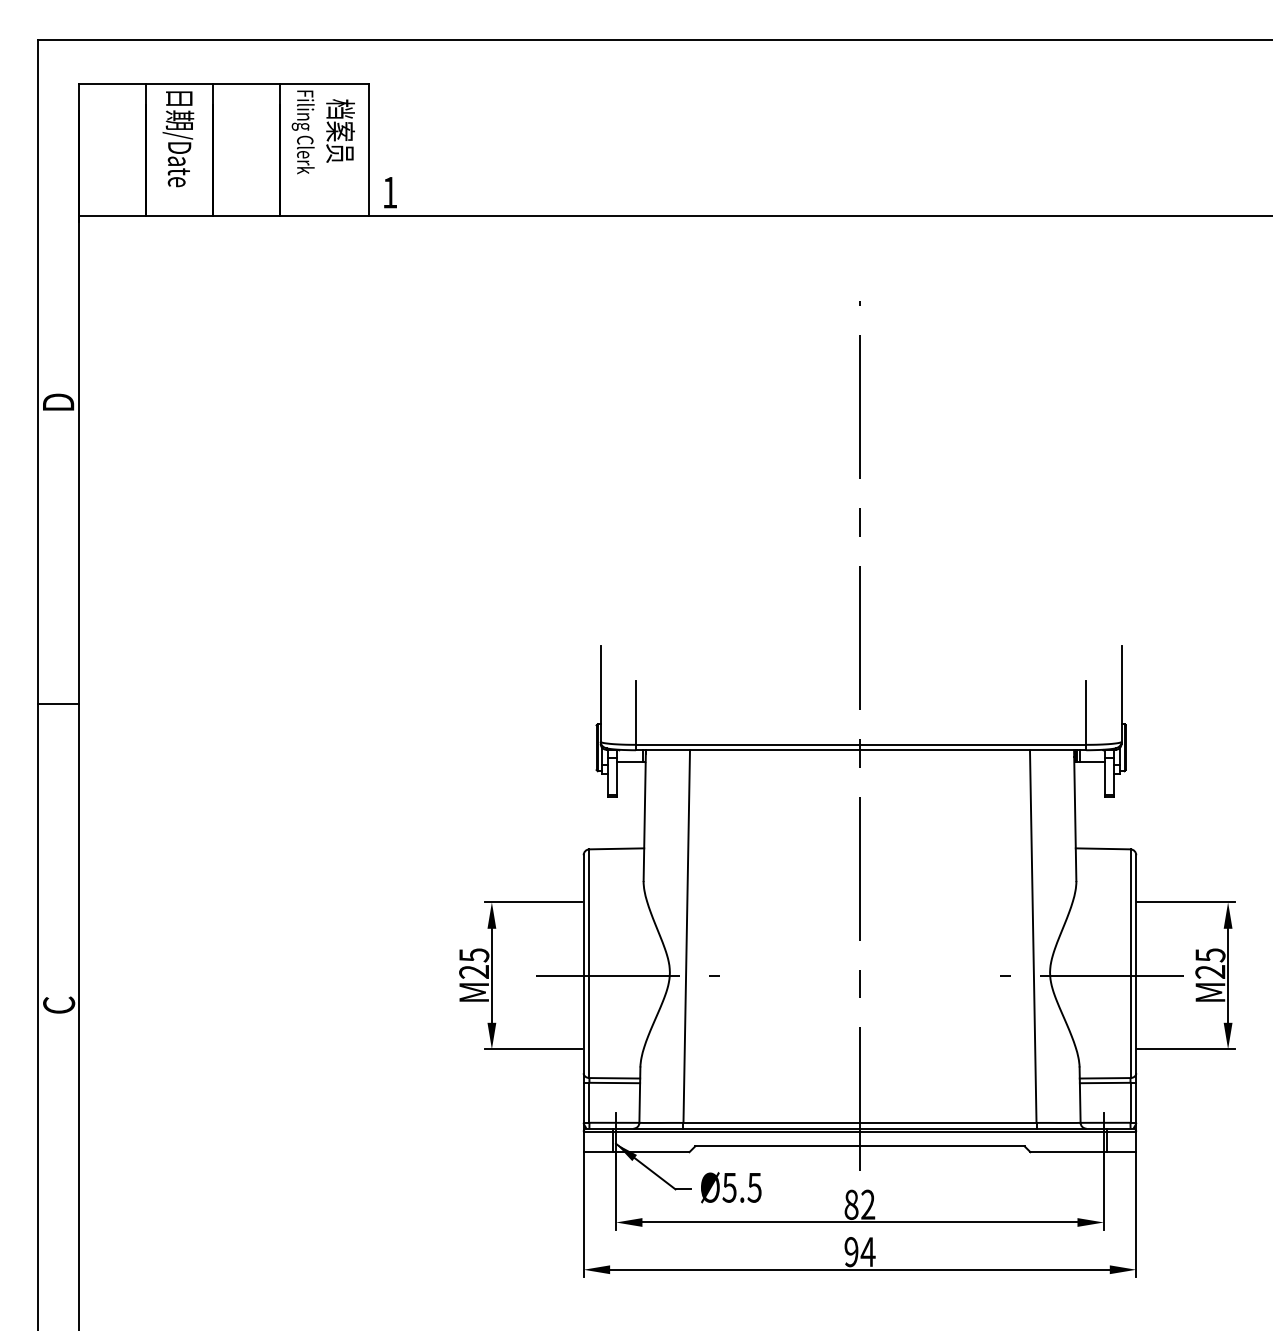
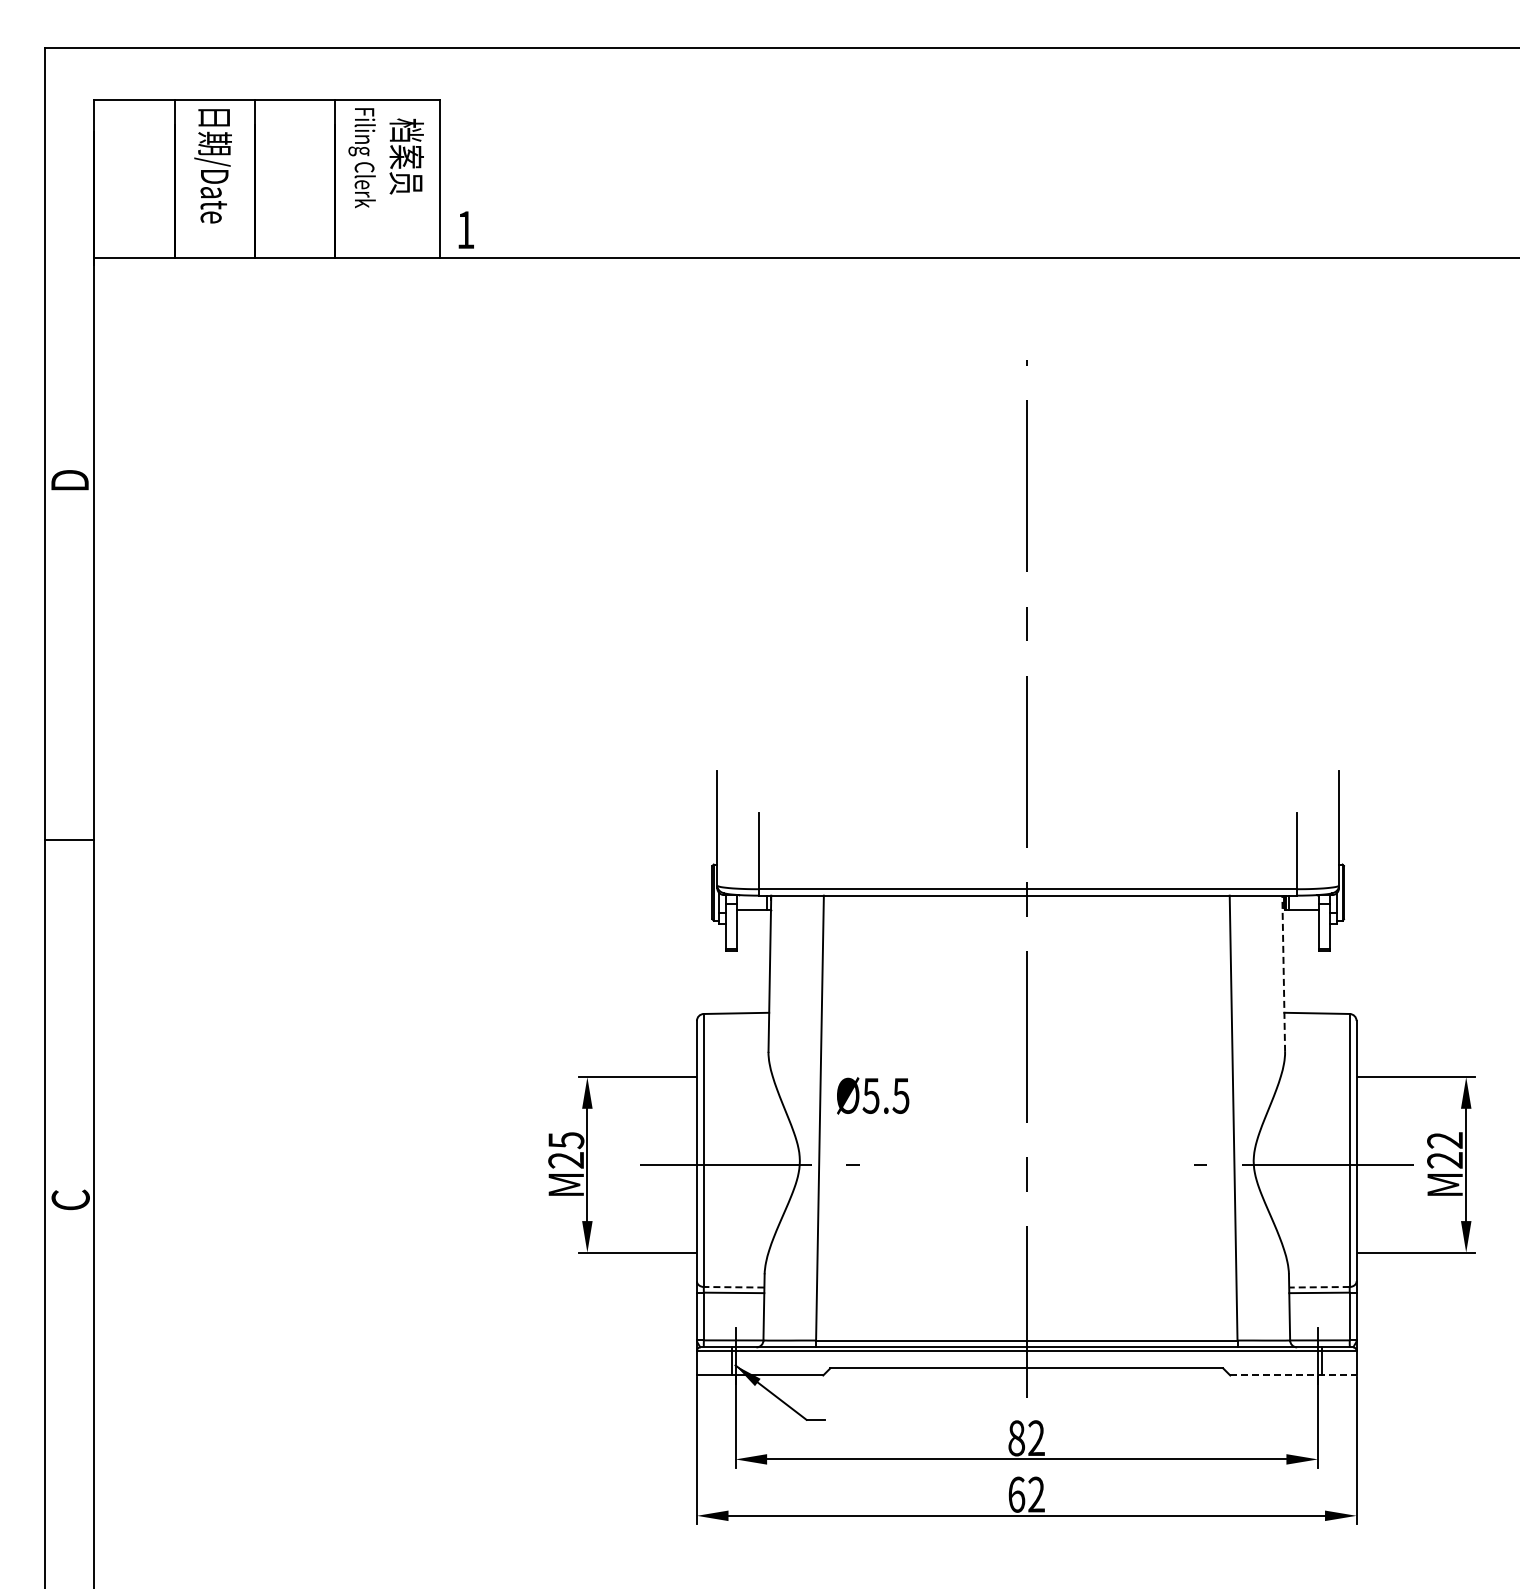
line: (1075, 815) -> (1283, 973), solid -> dashed
text: (1210, 955) -> (1445, 1140), M25 -> M22
line: (614, 1078) -> (733, 1287), solid -> dashed
line: (1104, 1078) -> (1318, 1287), solid -> dashed
line: (1083, 1152) -> (1293, 1375), solid -> dashed
text: (731, 1187) -> (873, 1095), moved
text: (859, 1251) -> (1026, 1494), 94 -> 62

